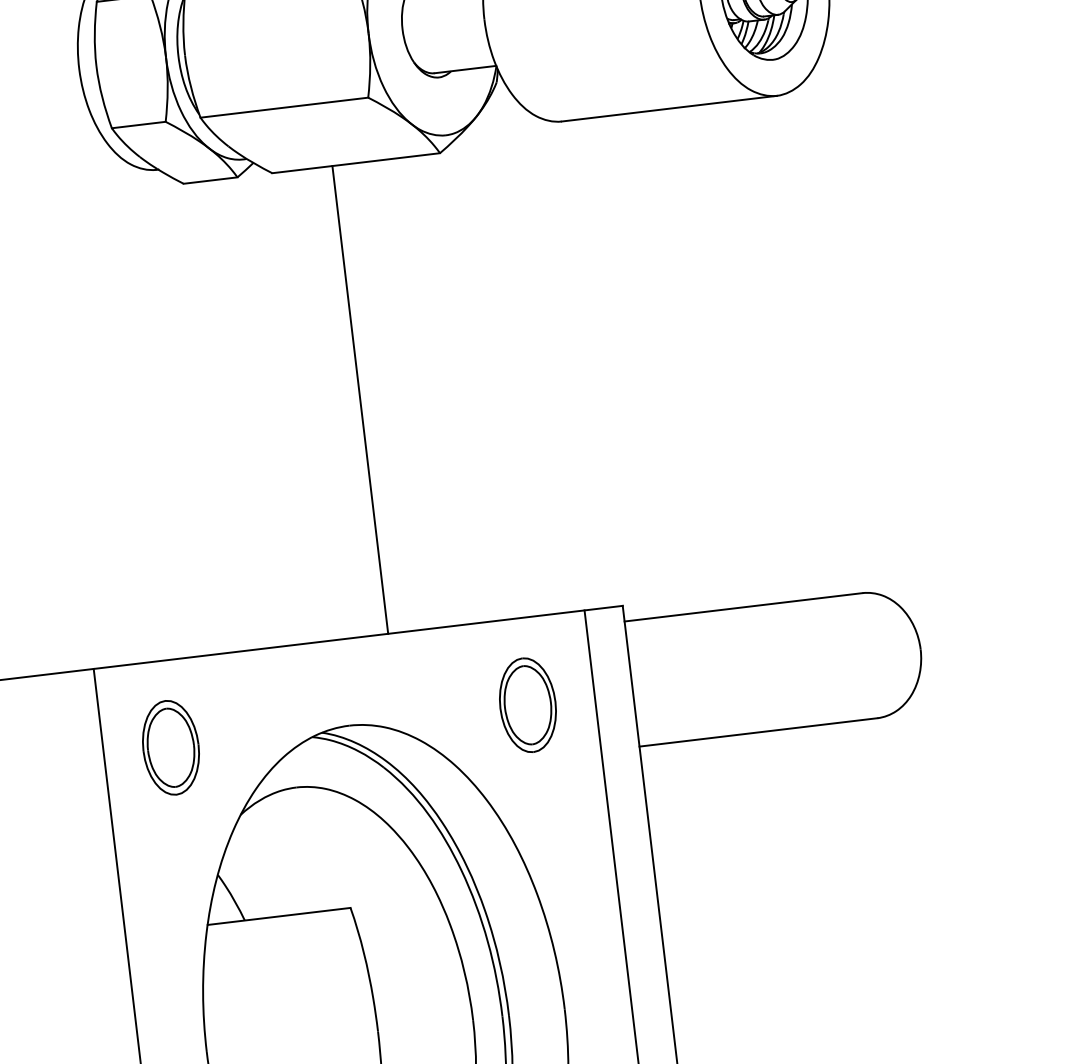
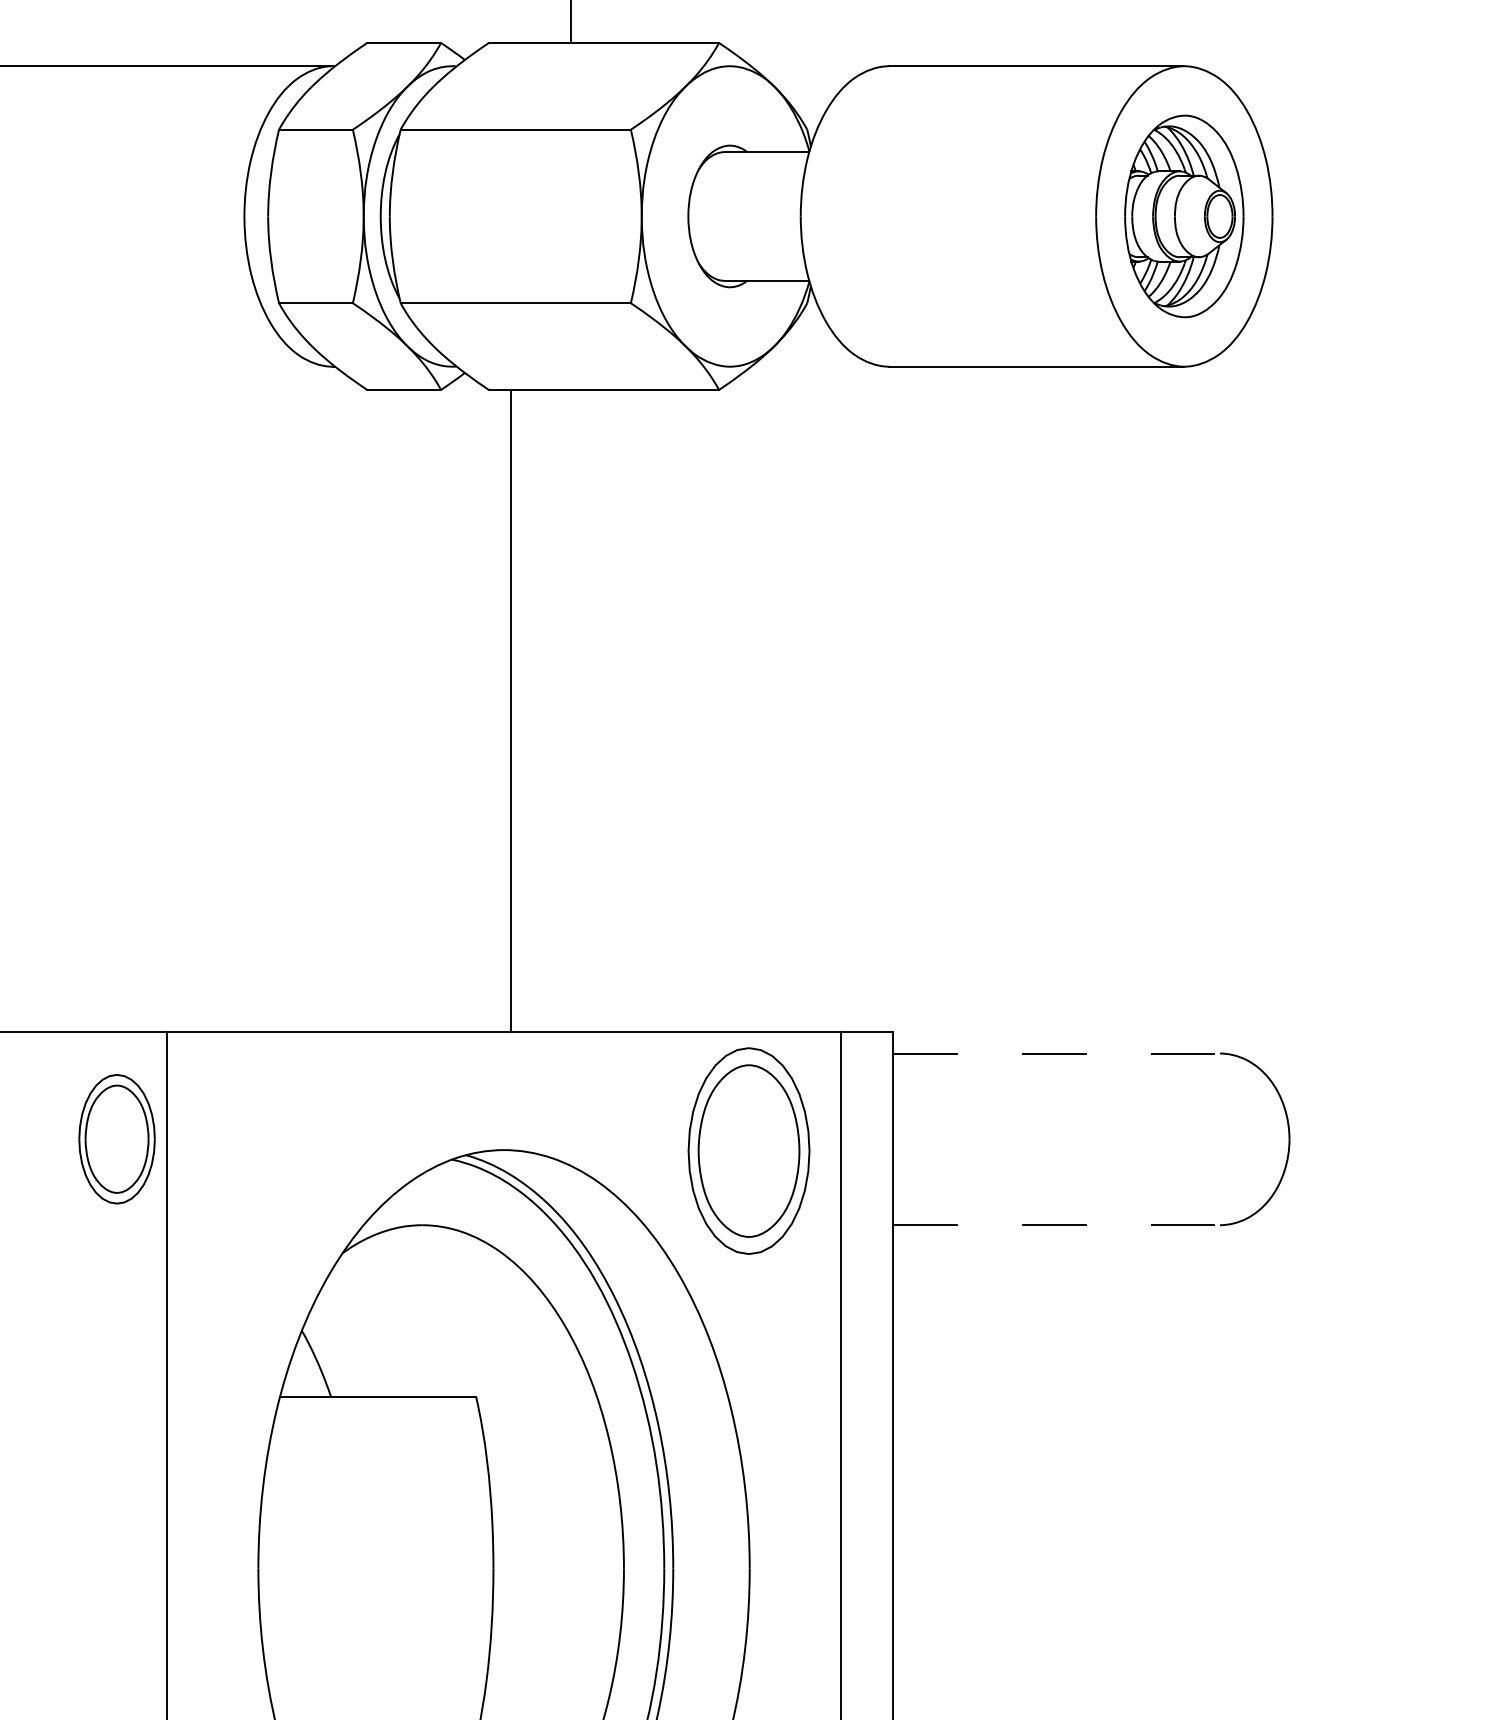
line: (360, 399) -> (511, 710), moved
line: (744, 607) -> (1057, 1053), solid -> dashed
part: (527, 705) -> (748, 1151), size x1.6
line: (759, 732) -> (1057, 1225), solid -> dashed
part: (170, 748) -> (116, 1139), moved

